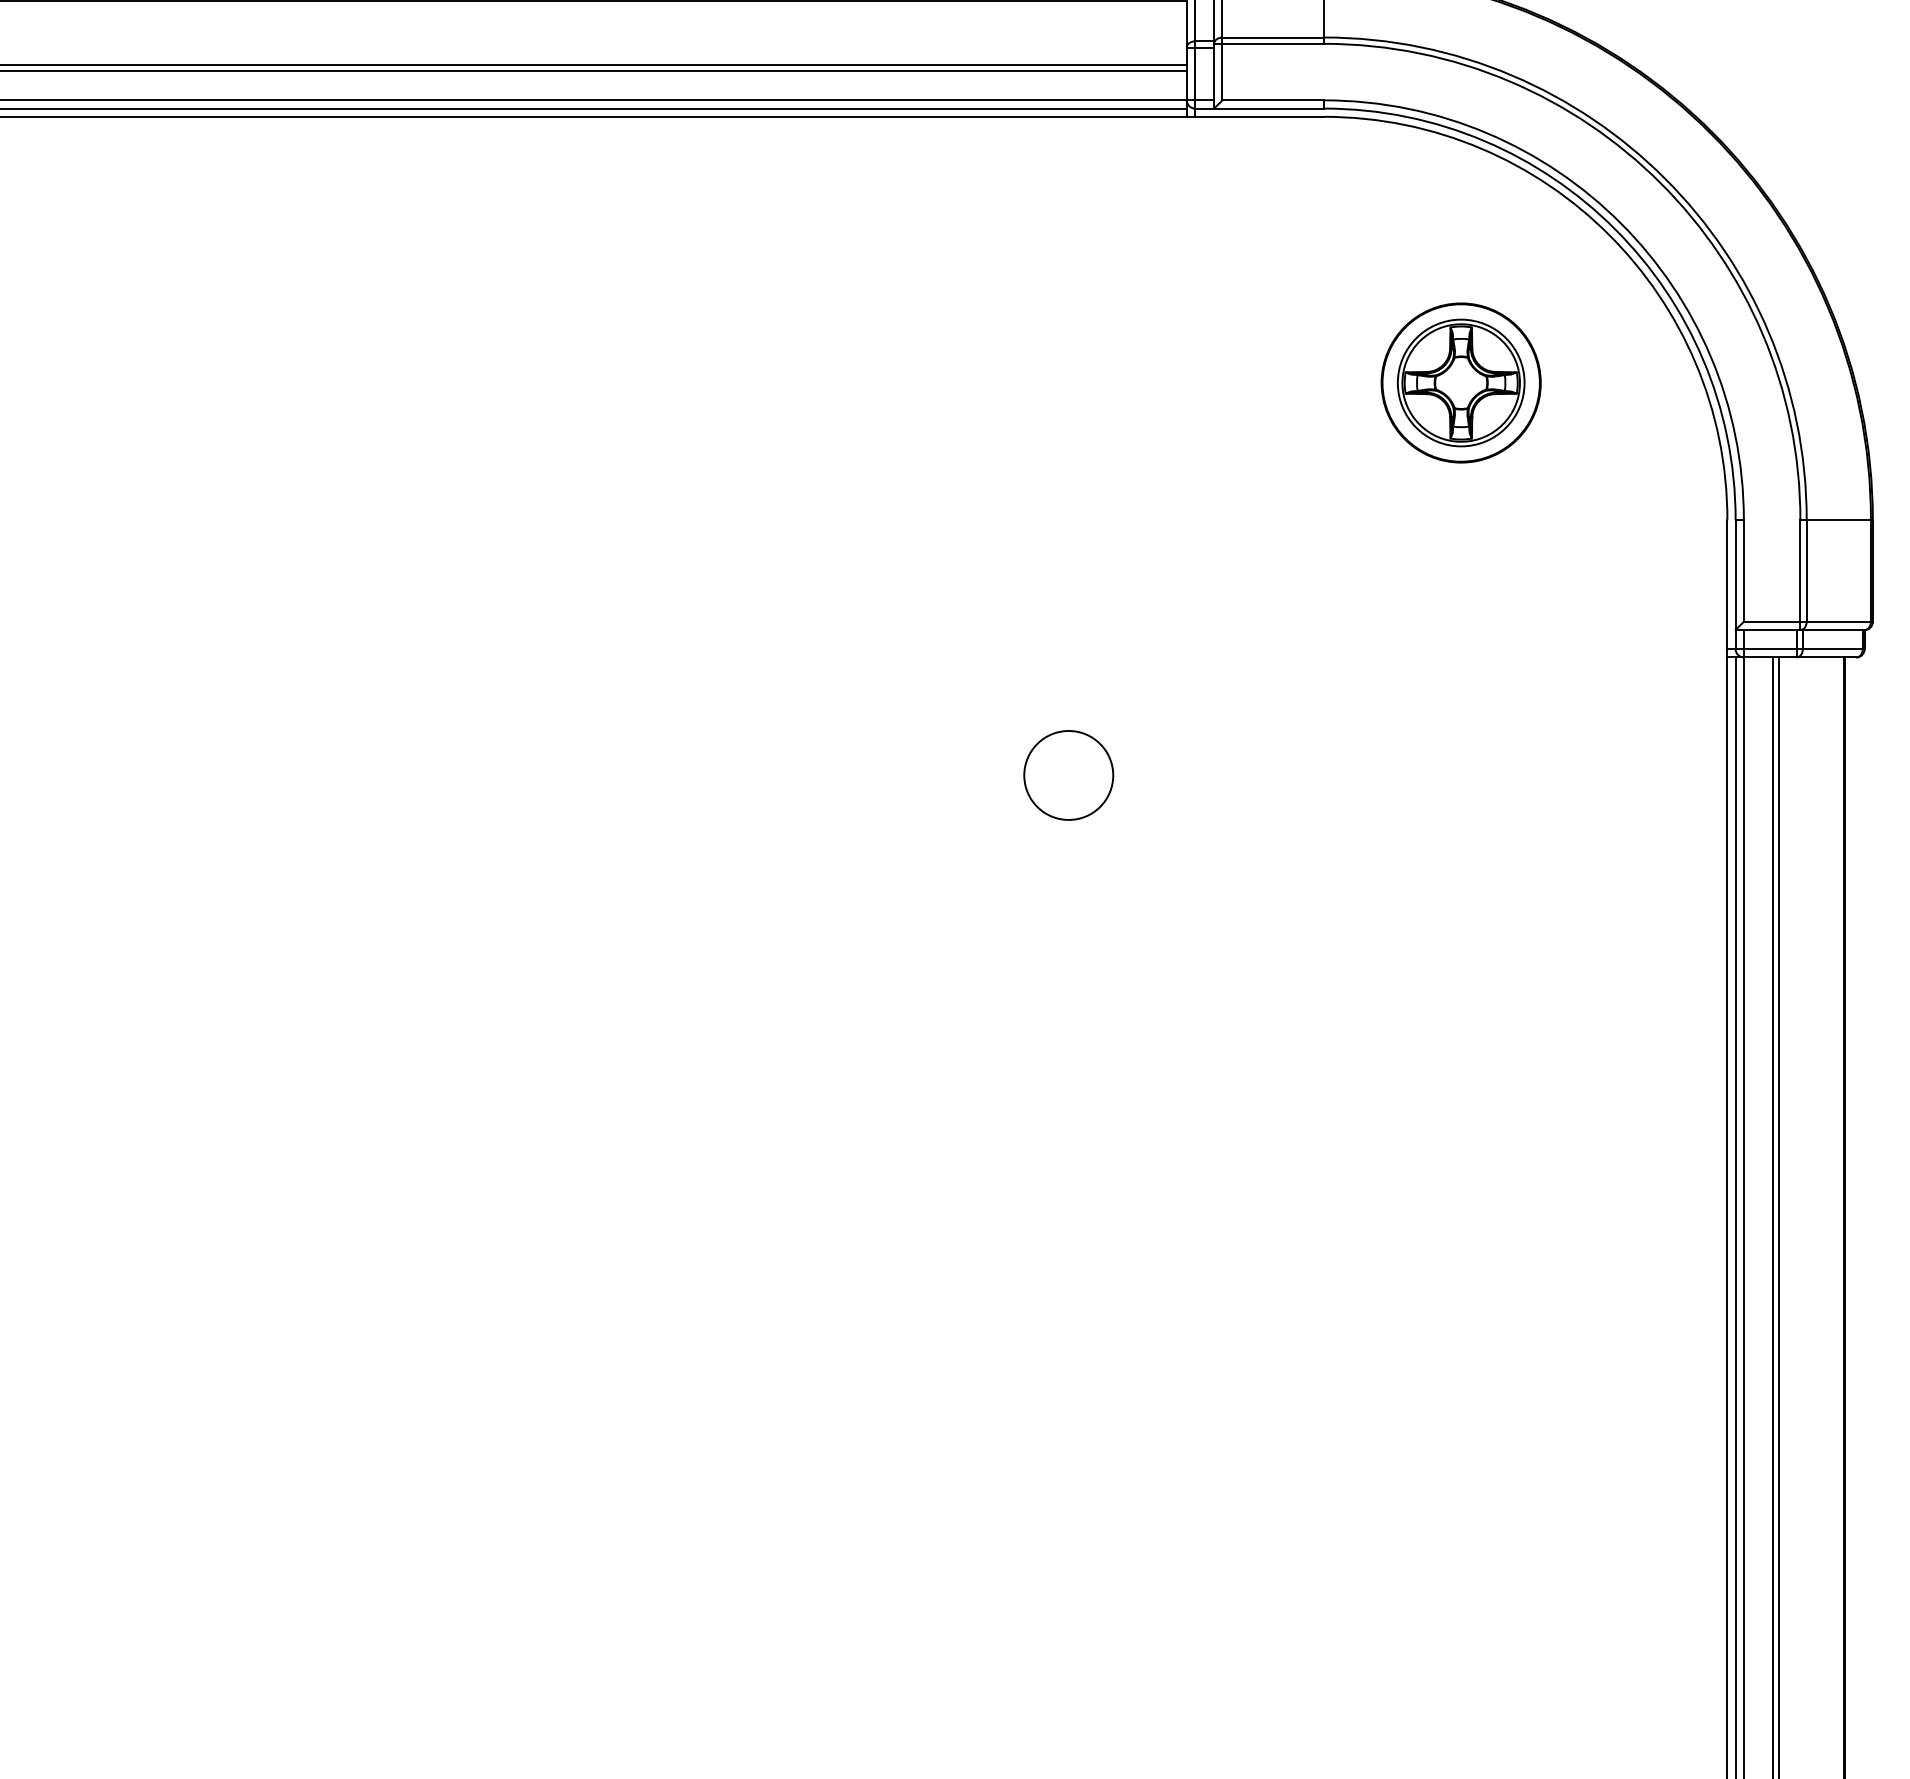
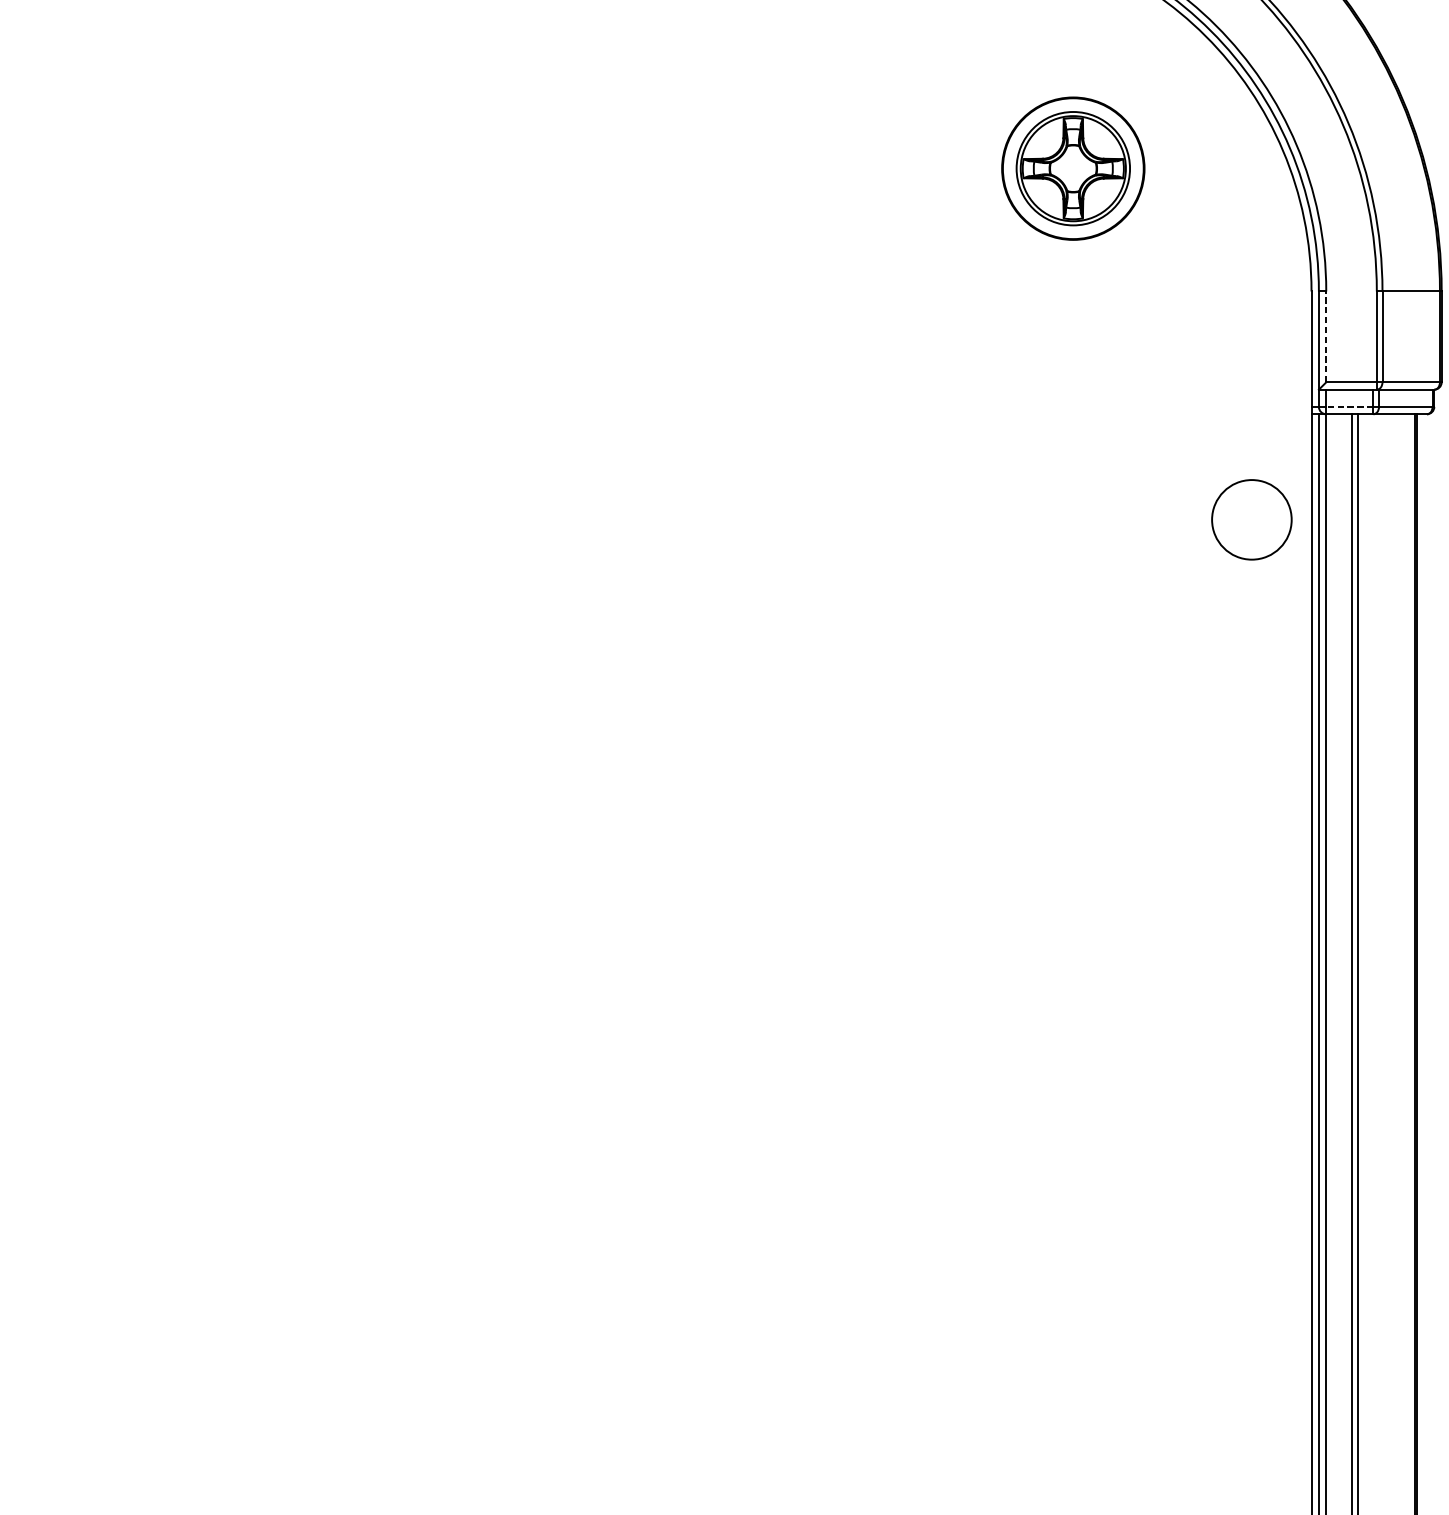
line: (1743, 571) -> (1325, 337), solid -> dashed
line: (1769, 649) -> (1349, 407), solid -> dashed
circle: (1068, 775) -> (1251, 519), moved

